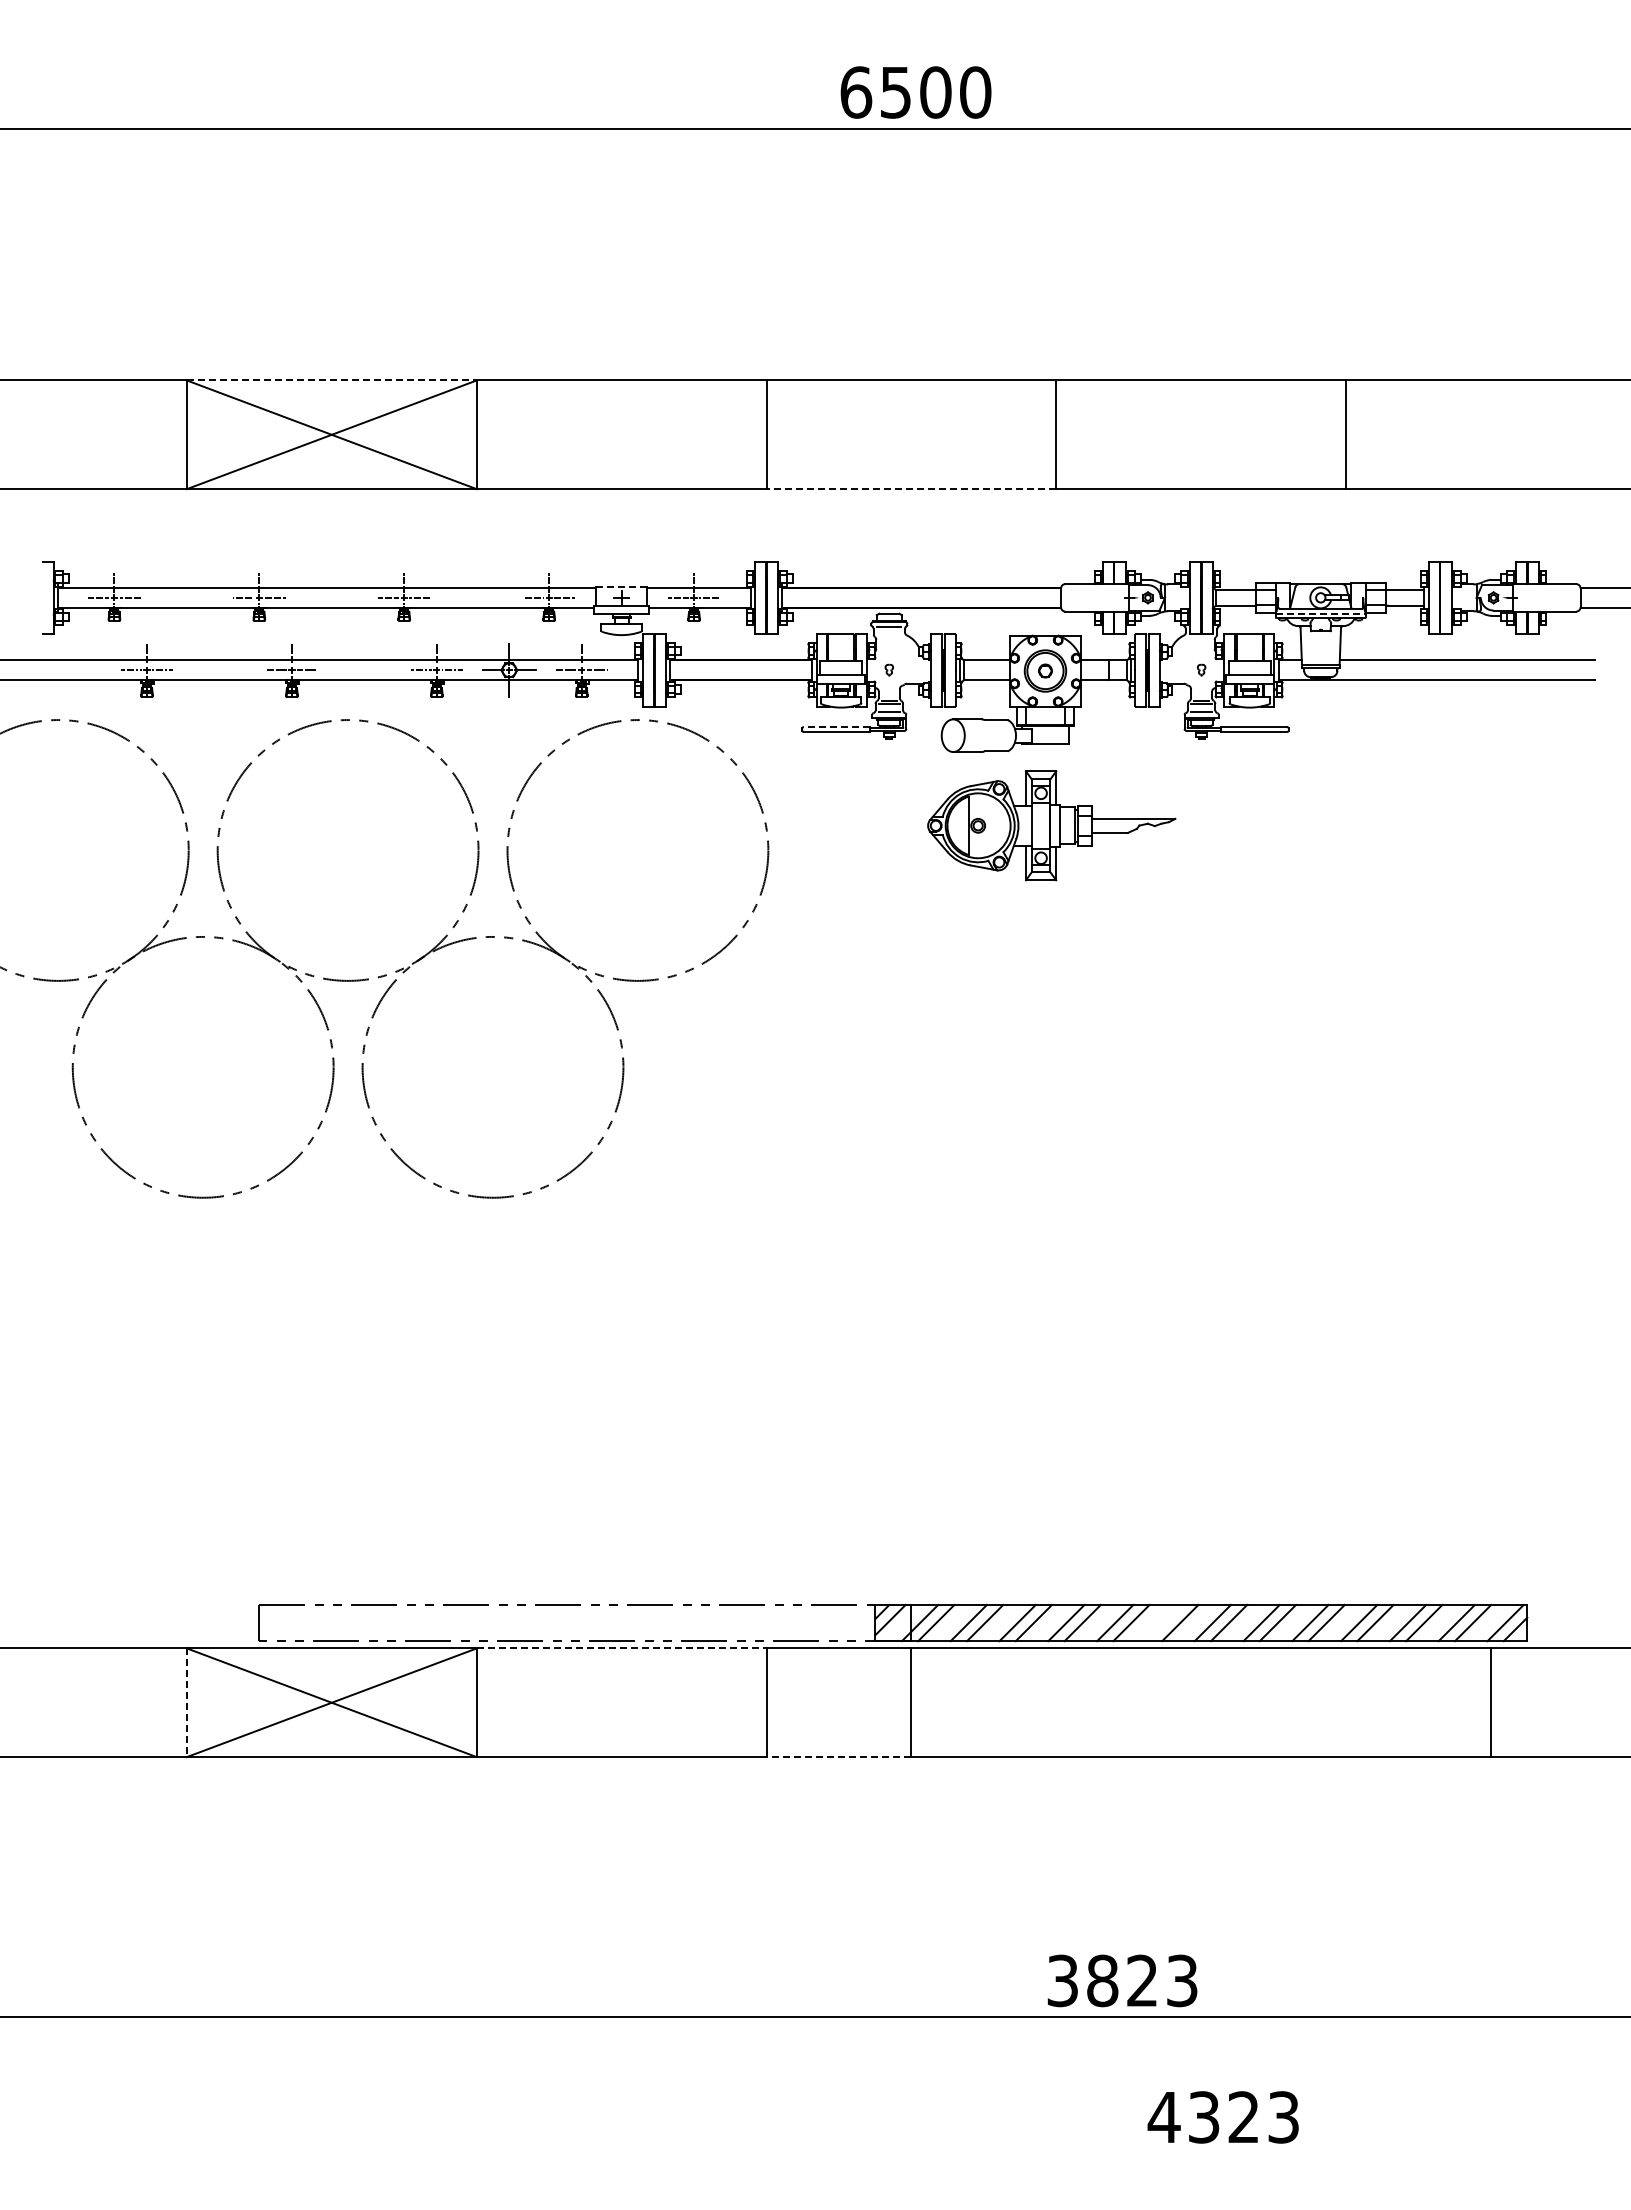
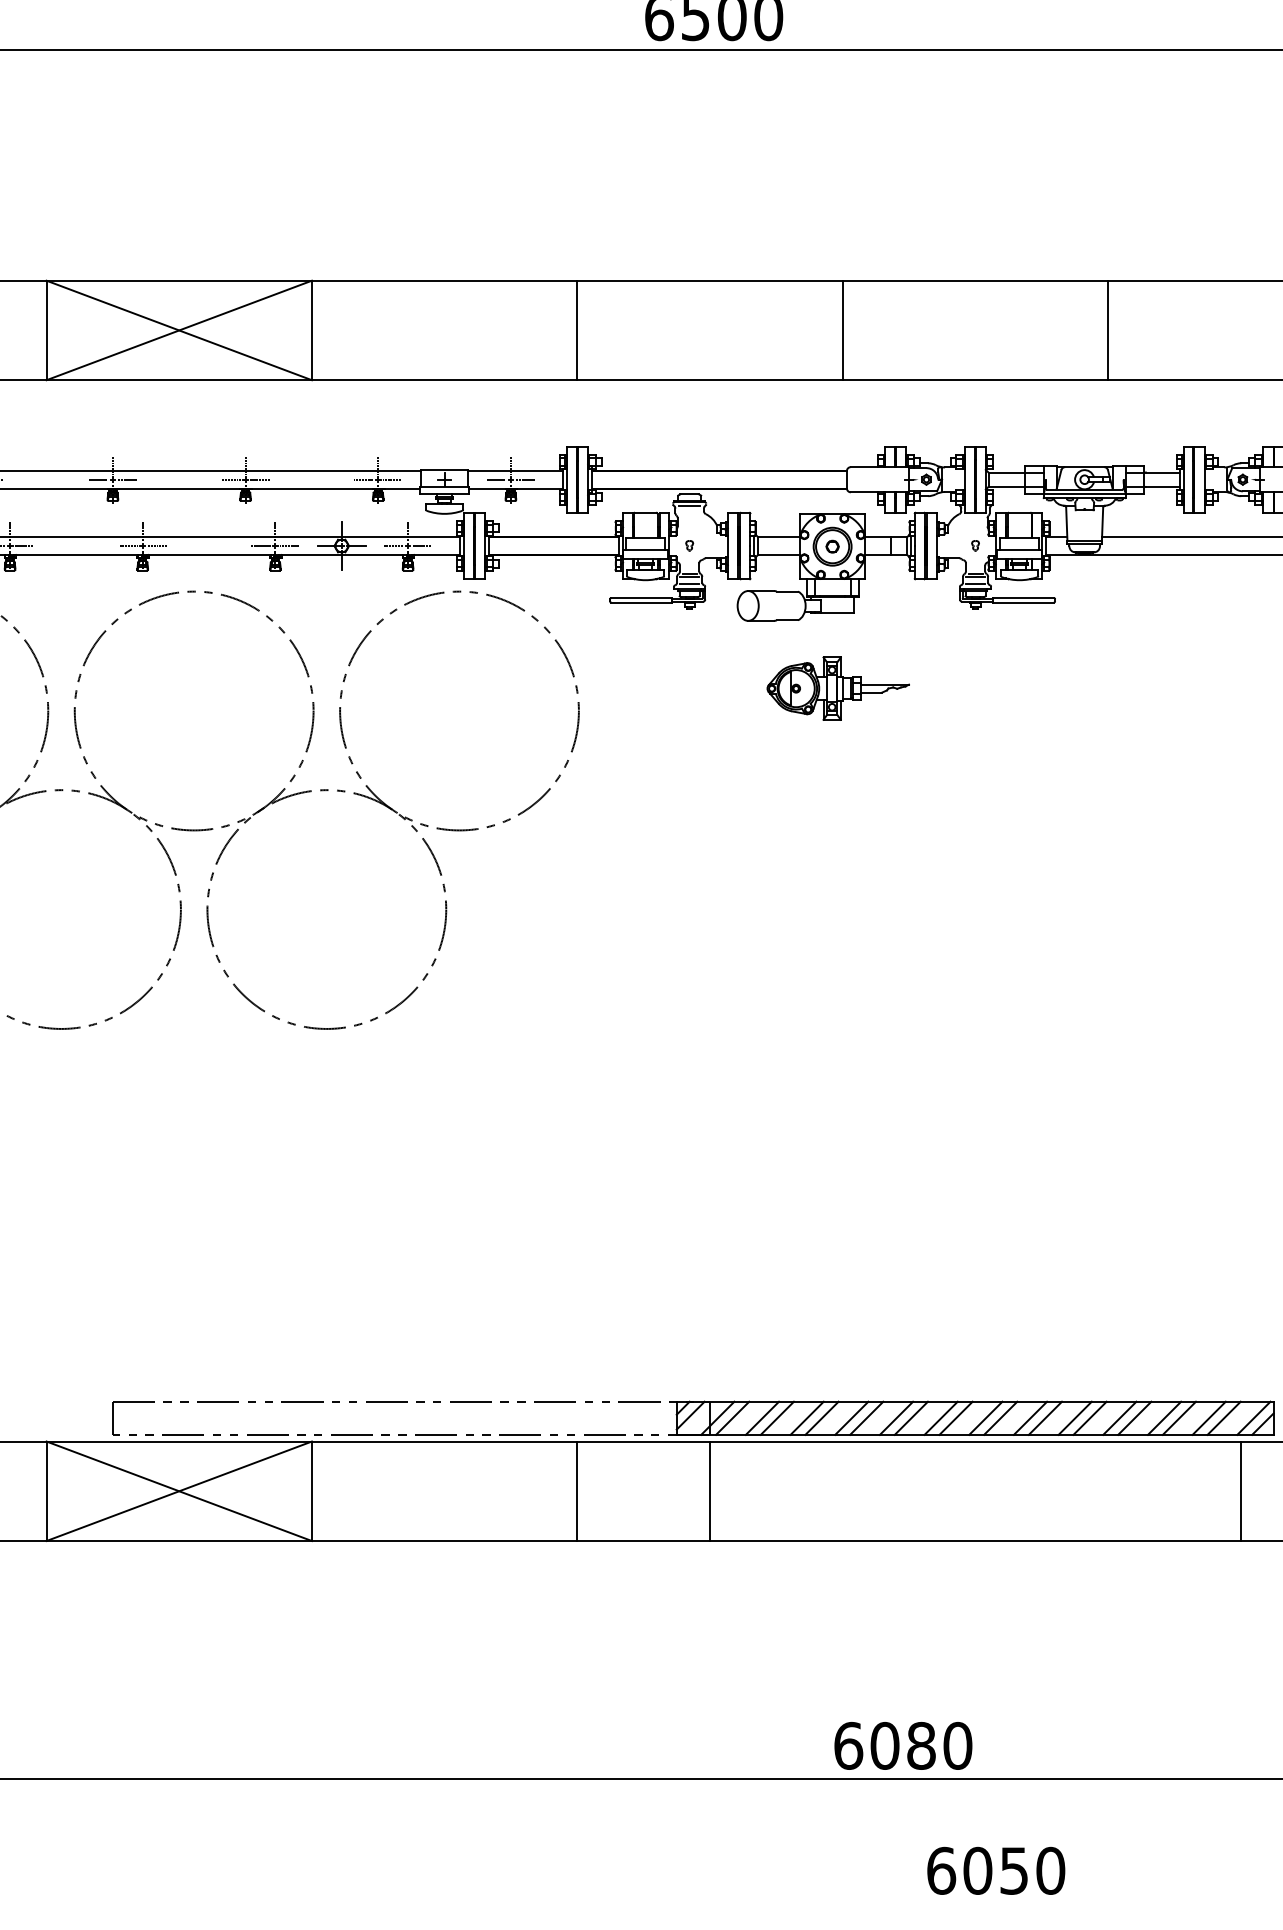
line: (331, 380) -> (178, 280), dashed -> solid
line: (911, 489) -> (709, 380), dashed -> solid
line: (622, 586) -> (445, 469), dashed -> solid
line: (1320, 613) -> (1084, 494), dashed -> solid
line: (836, 727) -> (641, 598), dashed -> solid
part: (1051, 826) -> (838, 689), size x0.62
line: (1163, 1622) -> (940, 1417), added
line: (621, 1648) -> (444, 1441), dashed -> solid
line: (186, 1703) -> (46, 1491), dashed -> solid
line: (838, 1757) -> (643, 1541), dashed -> solid
text: (1122, 1980) -> (903, 1745), 3823 -> 6080
text: (1223, 2117) -> (995, 1870), 4323 -> 6050

